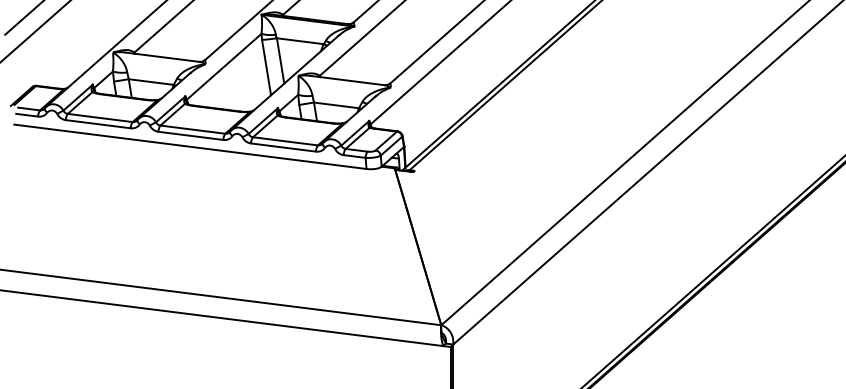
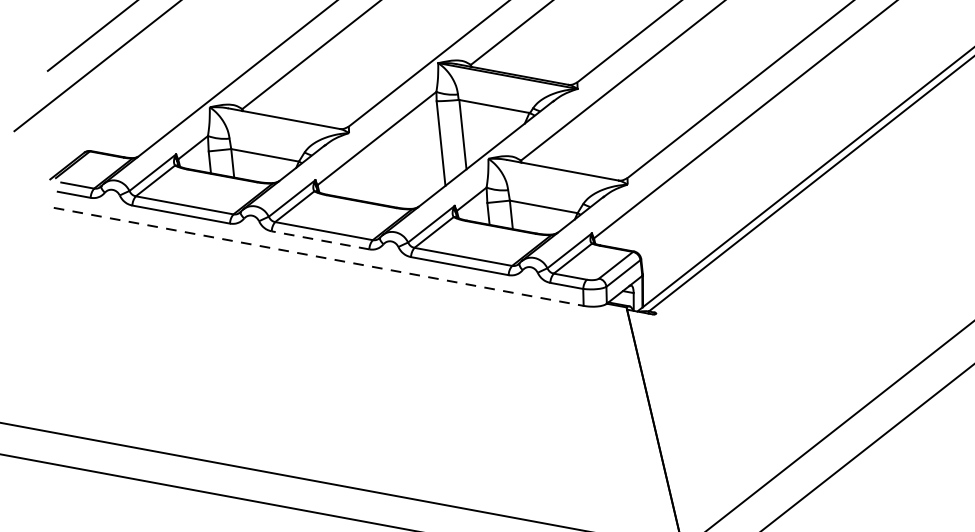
line: (190, 135) -> (319, 239), solid -> dashed
line: (190, 146) -> (318, 256), solid -> dashed

